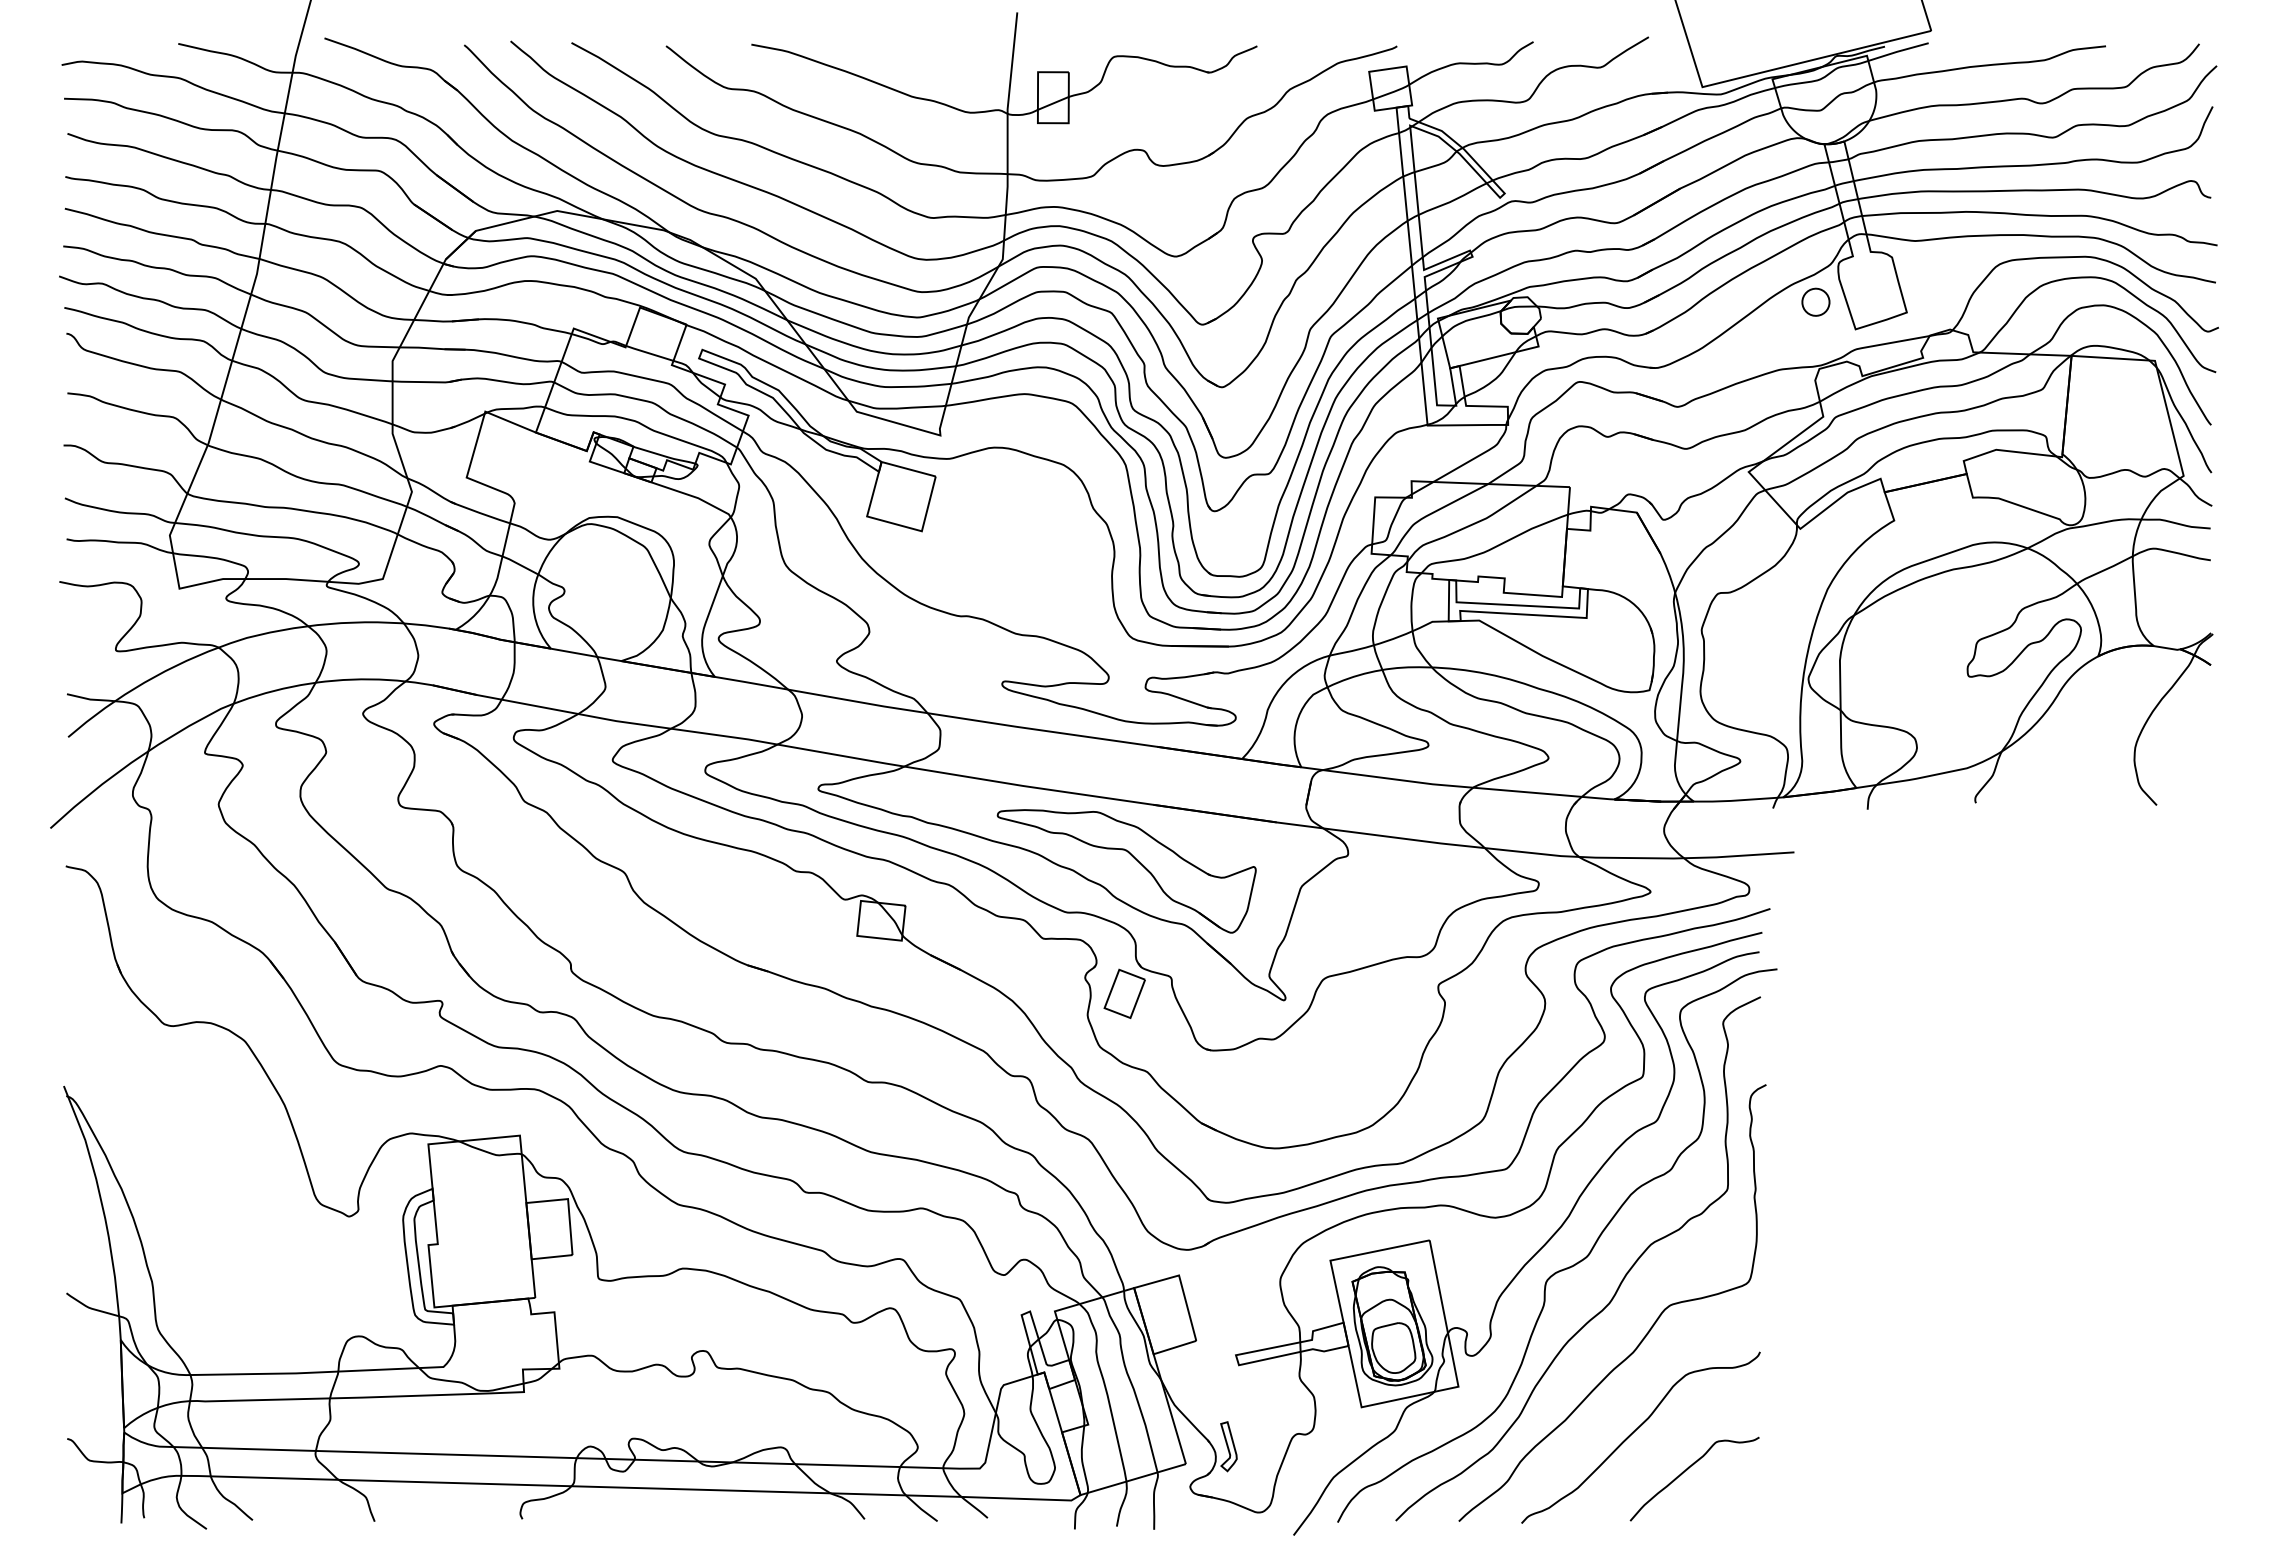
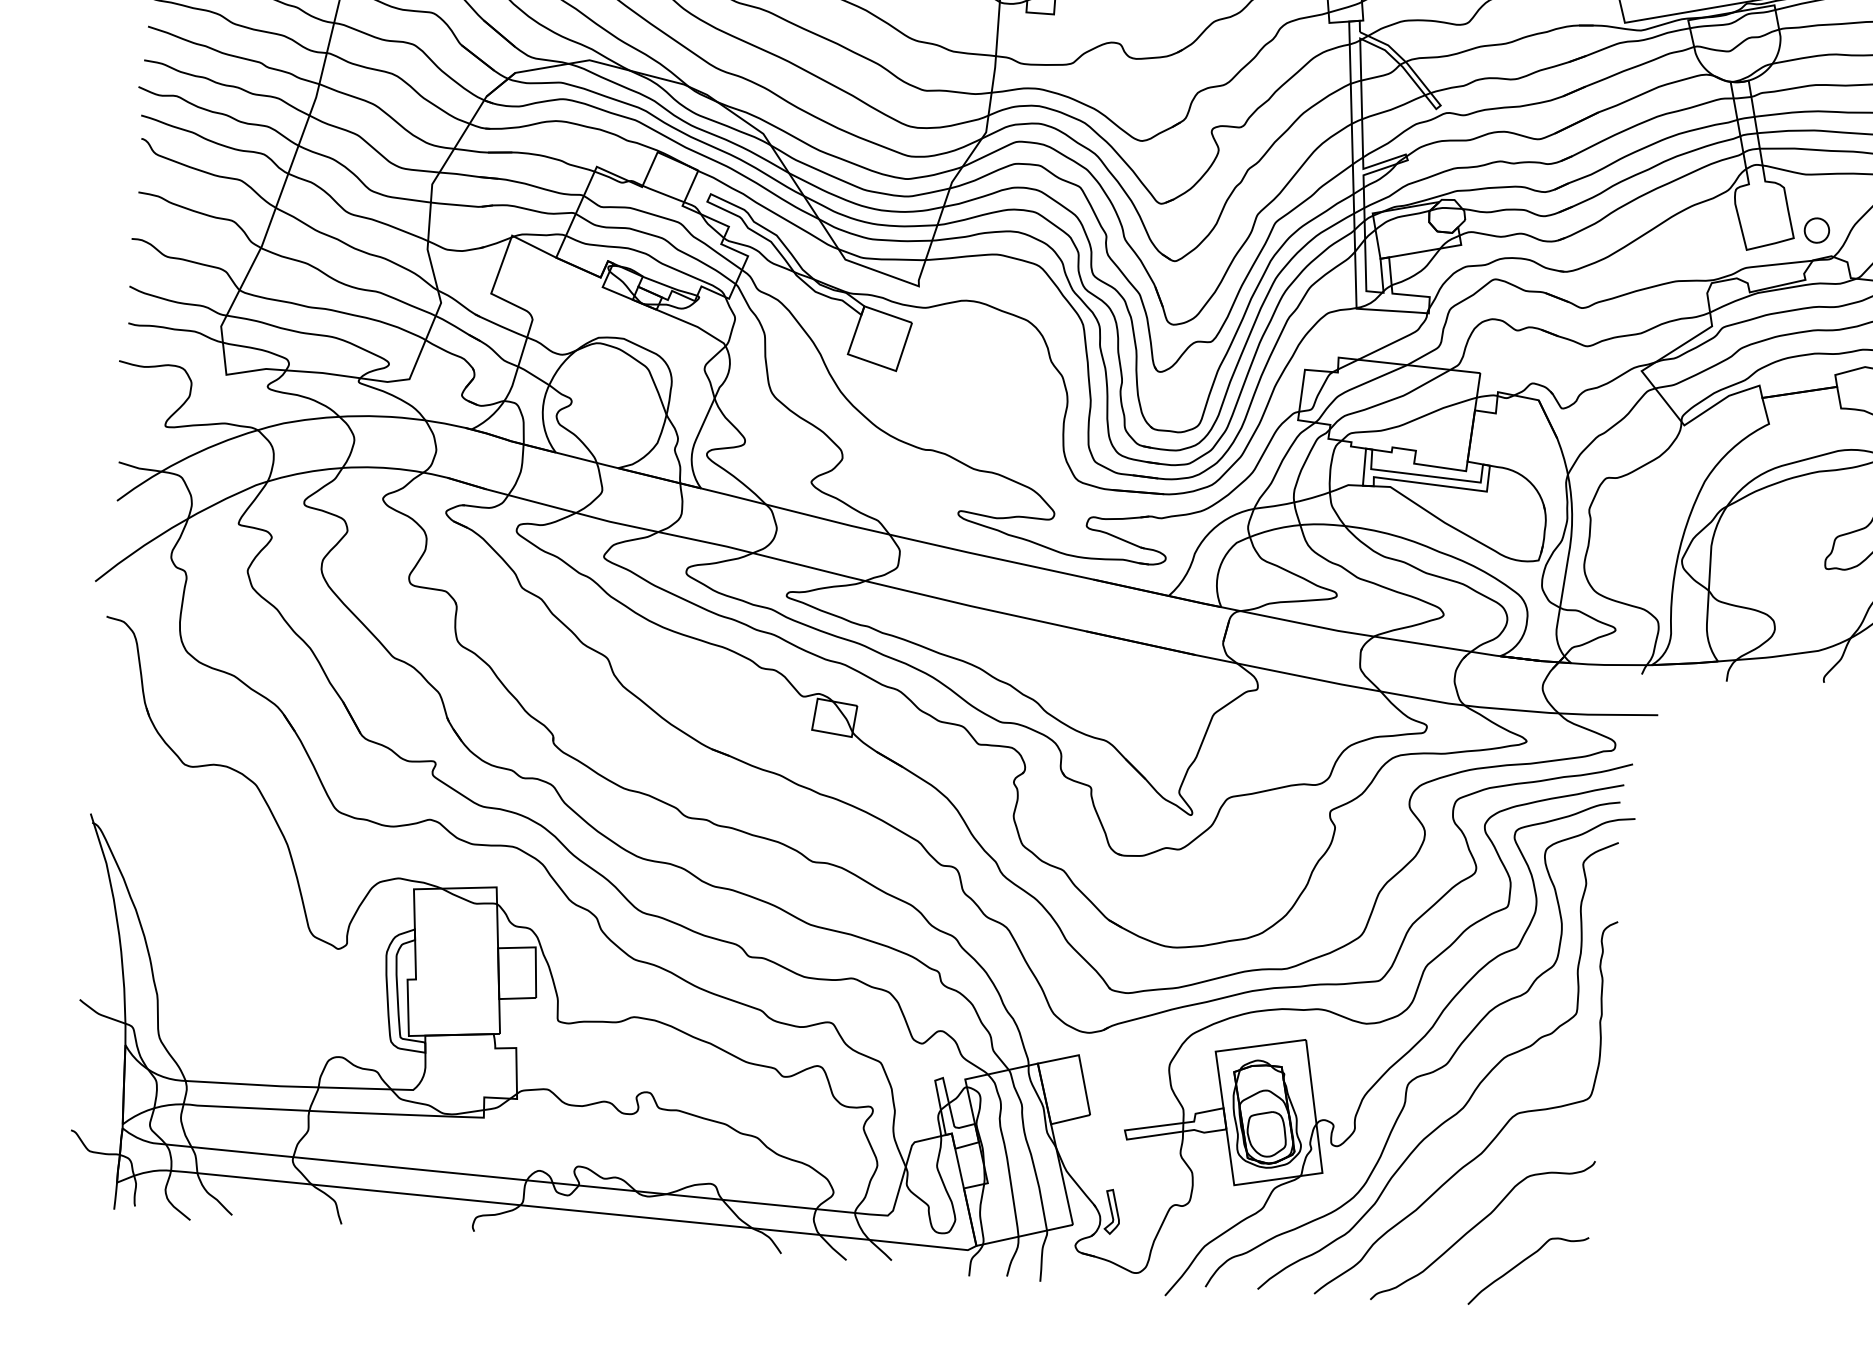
part: (1815, 301) -> (1816, 229), moved
part: (1133, 858) -> (1064, 678), removed
part: (1124, 993) -> (1048, 798), removed

